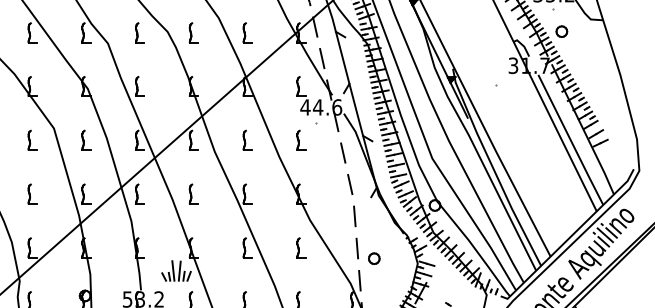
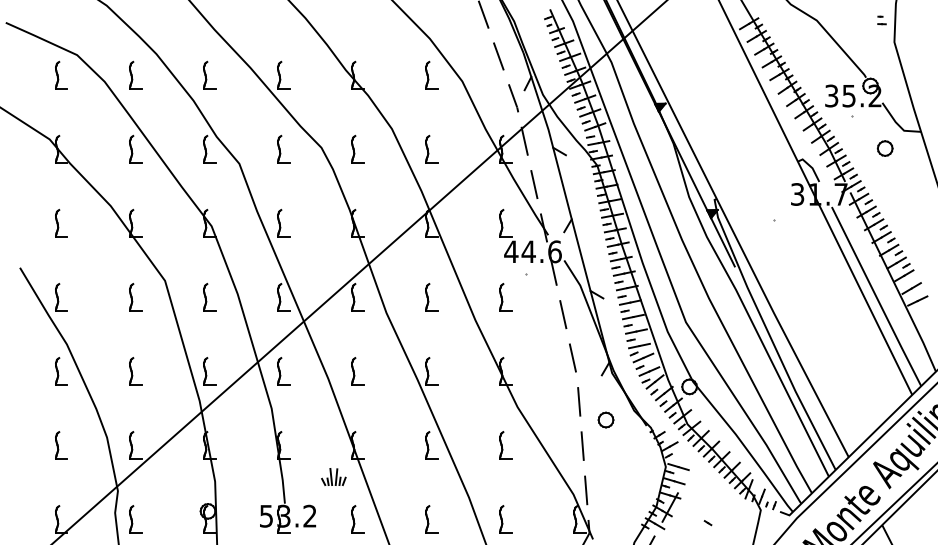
part: (561, 31) -> (884, 148), moved
part: (373, 258) -> (605, 419), moved
part: (176, 270) -> (333, 476), size x0.6

